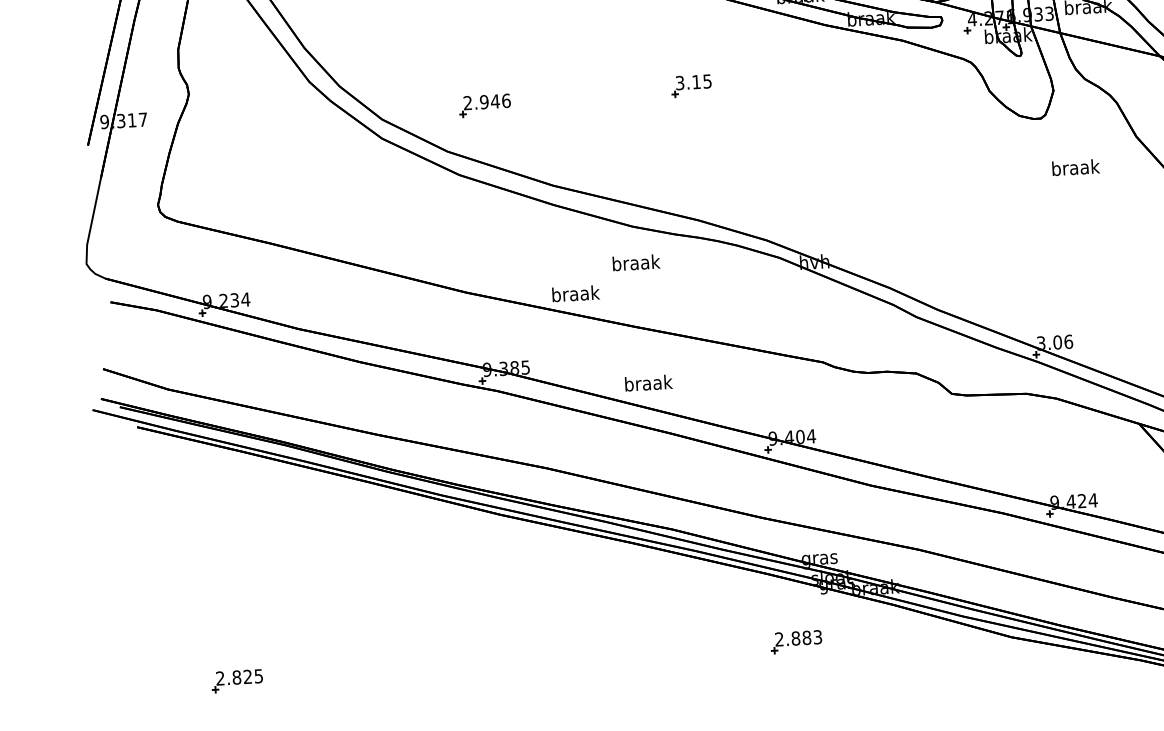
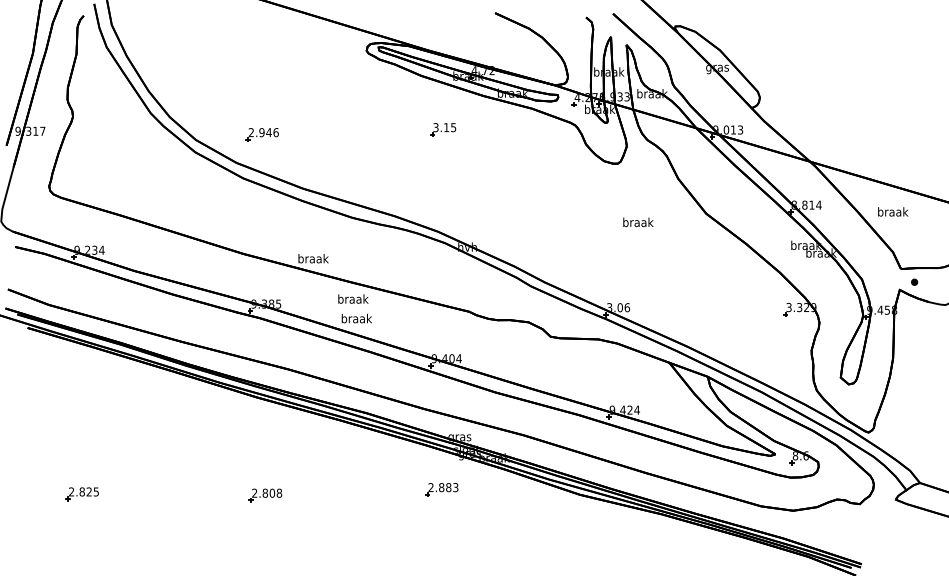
part: (691, 85) -> (443, 129), moved
text: (1076, 166) -> (638, 221), moved
text: (636, 261) -> (353, 298), moved
part: (522, 666) -> (265, 495), added

